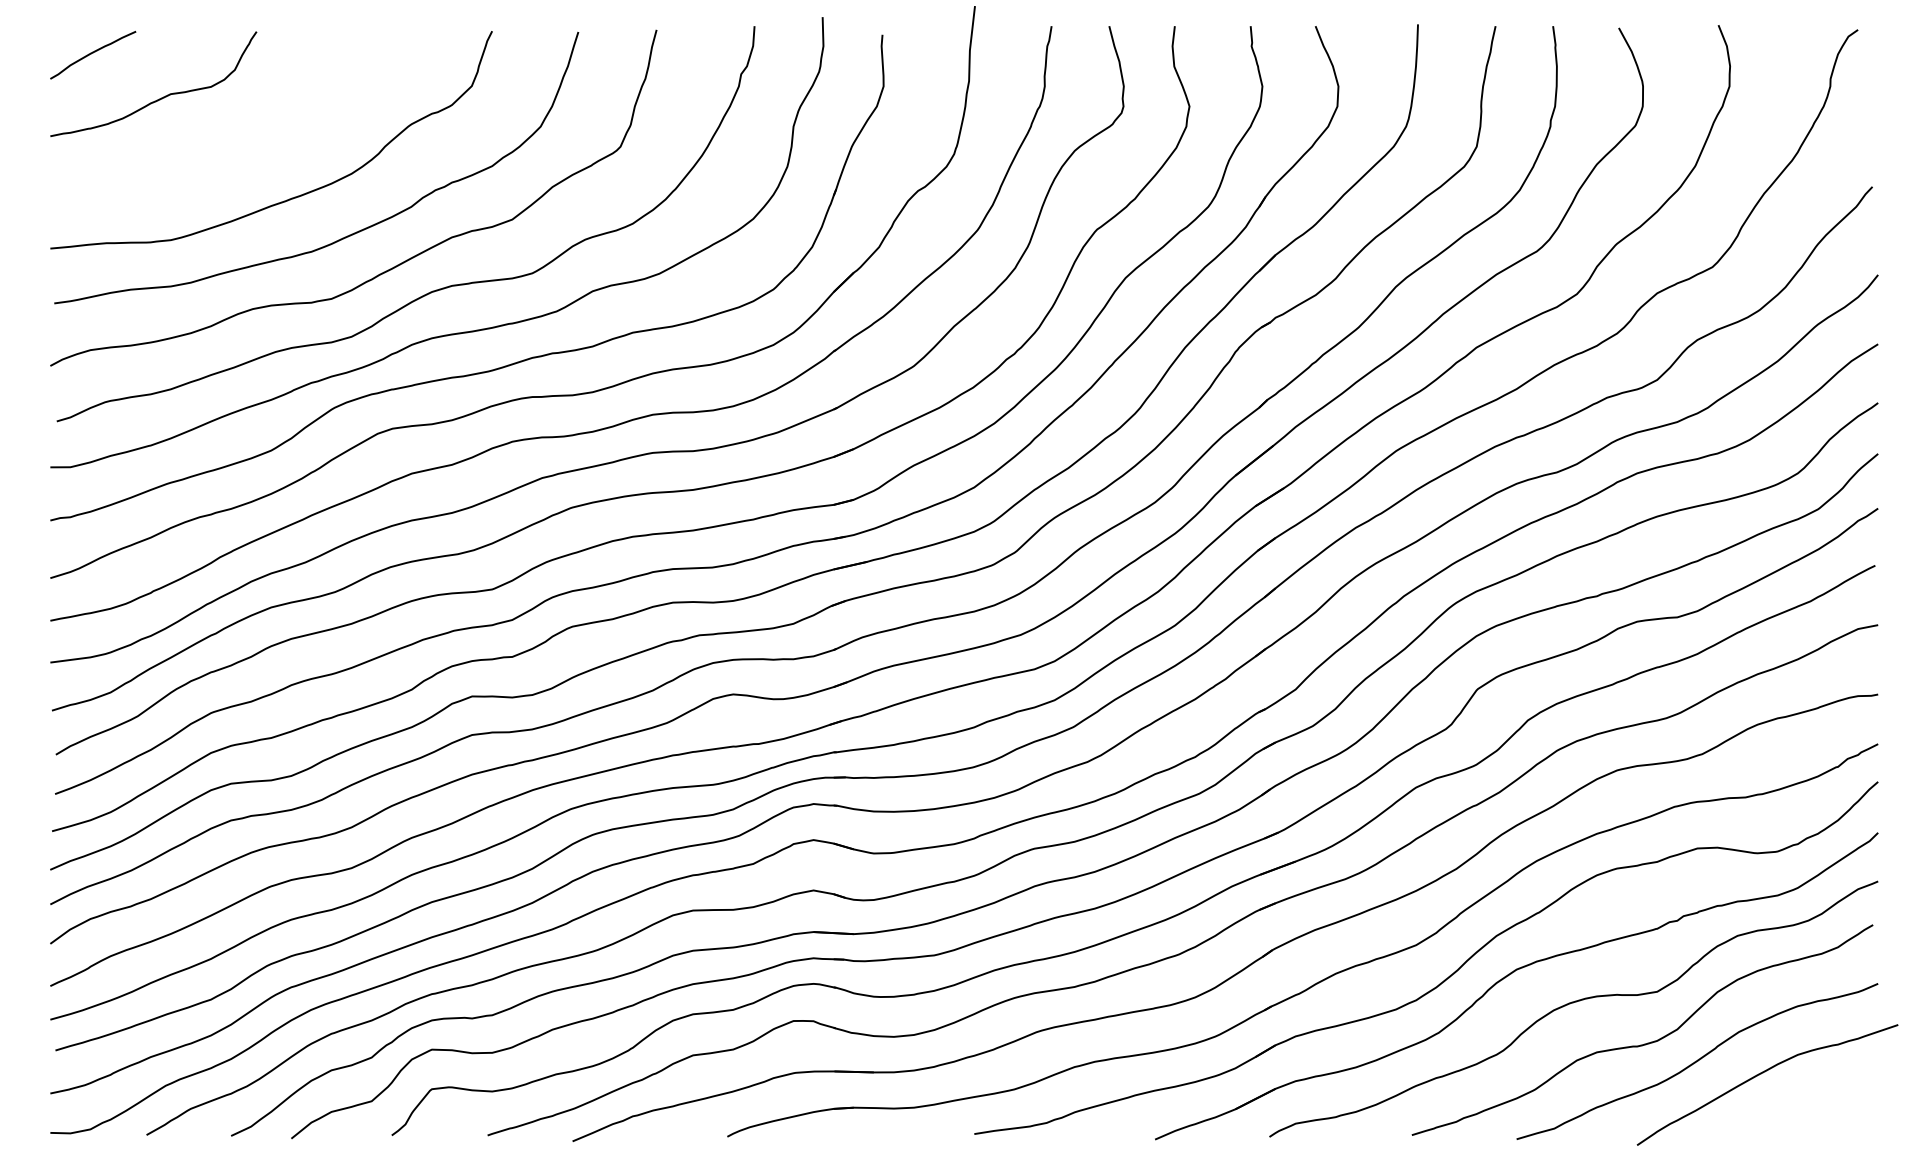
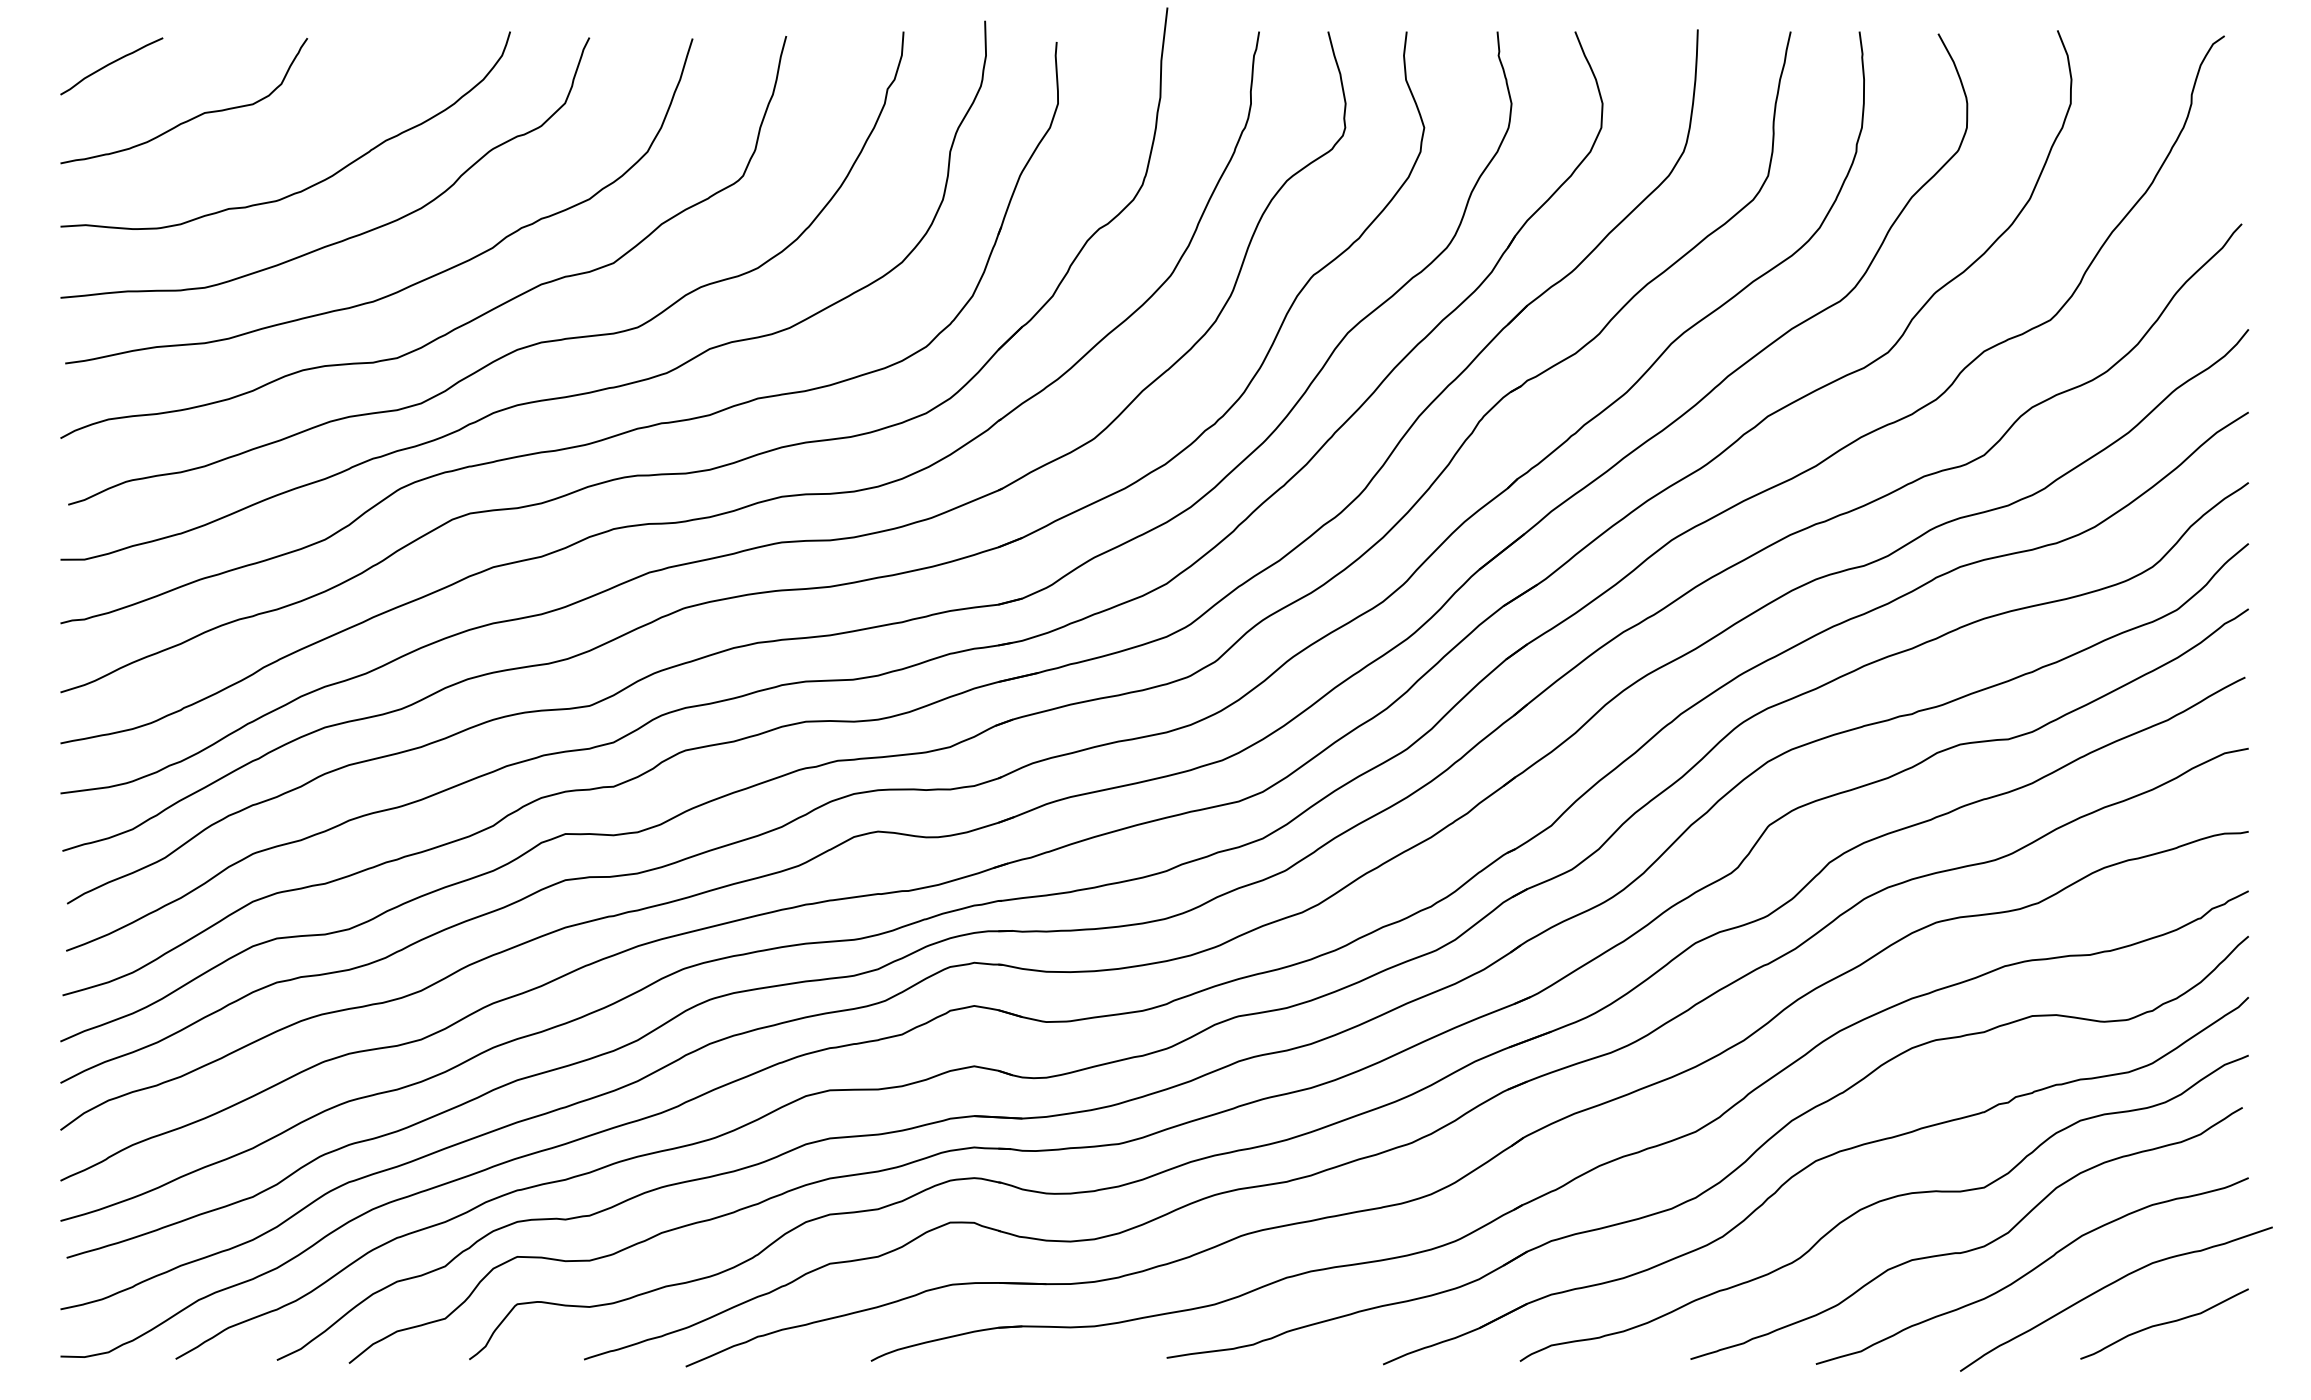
curve: (259, 154) -> (310, 185), added
curve: (1807, 1105) -> (2164, 1323), added

